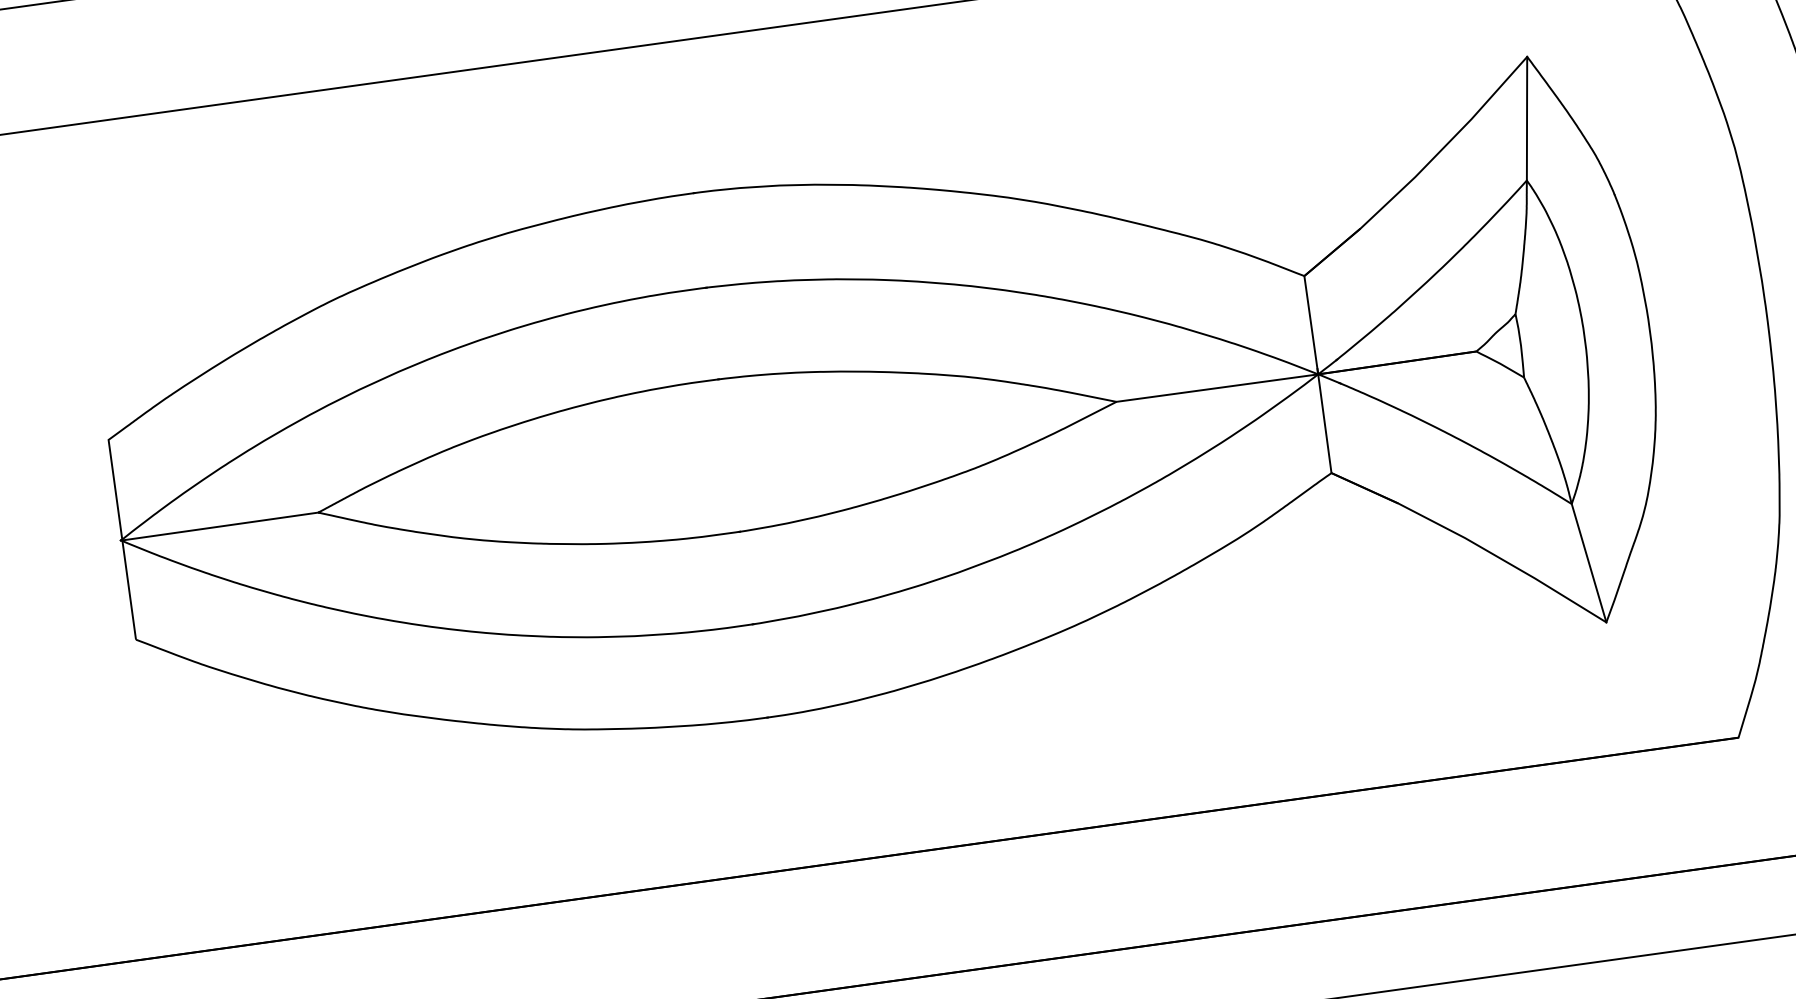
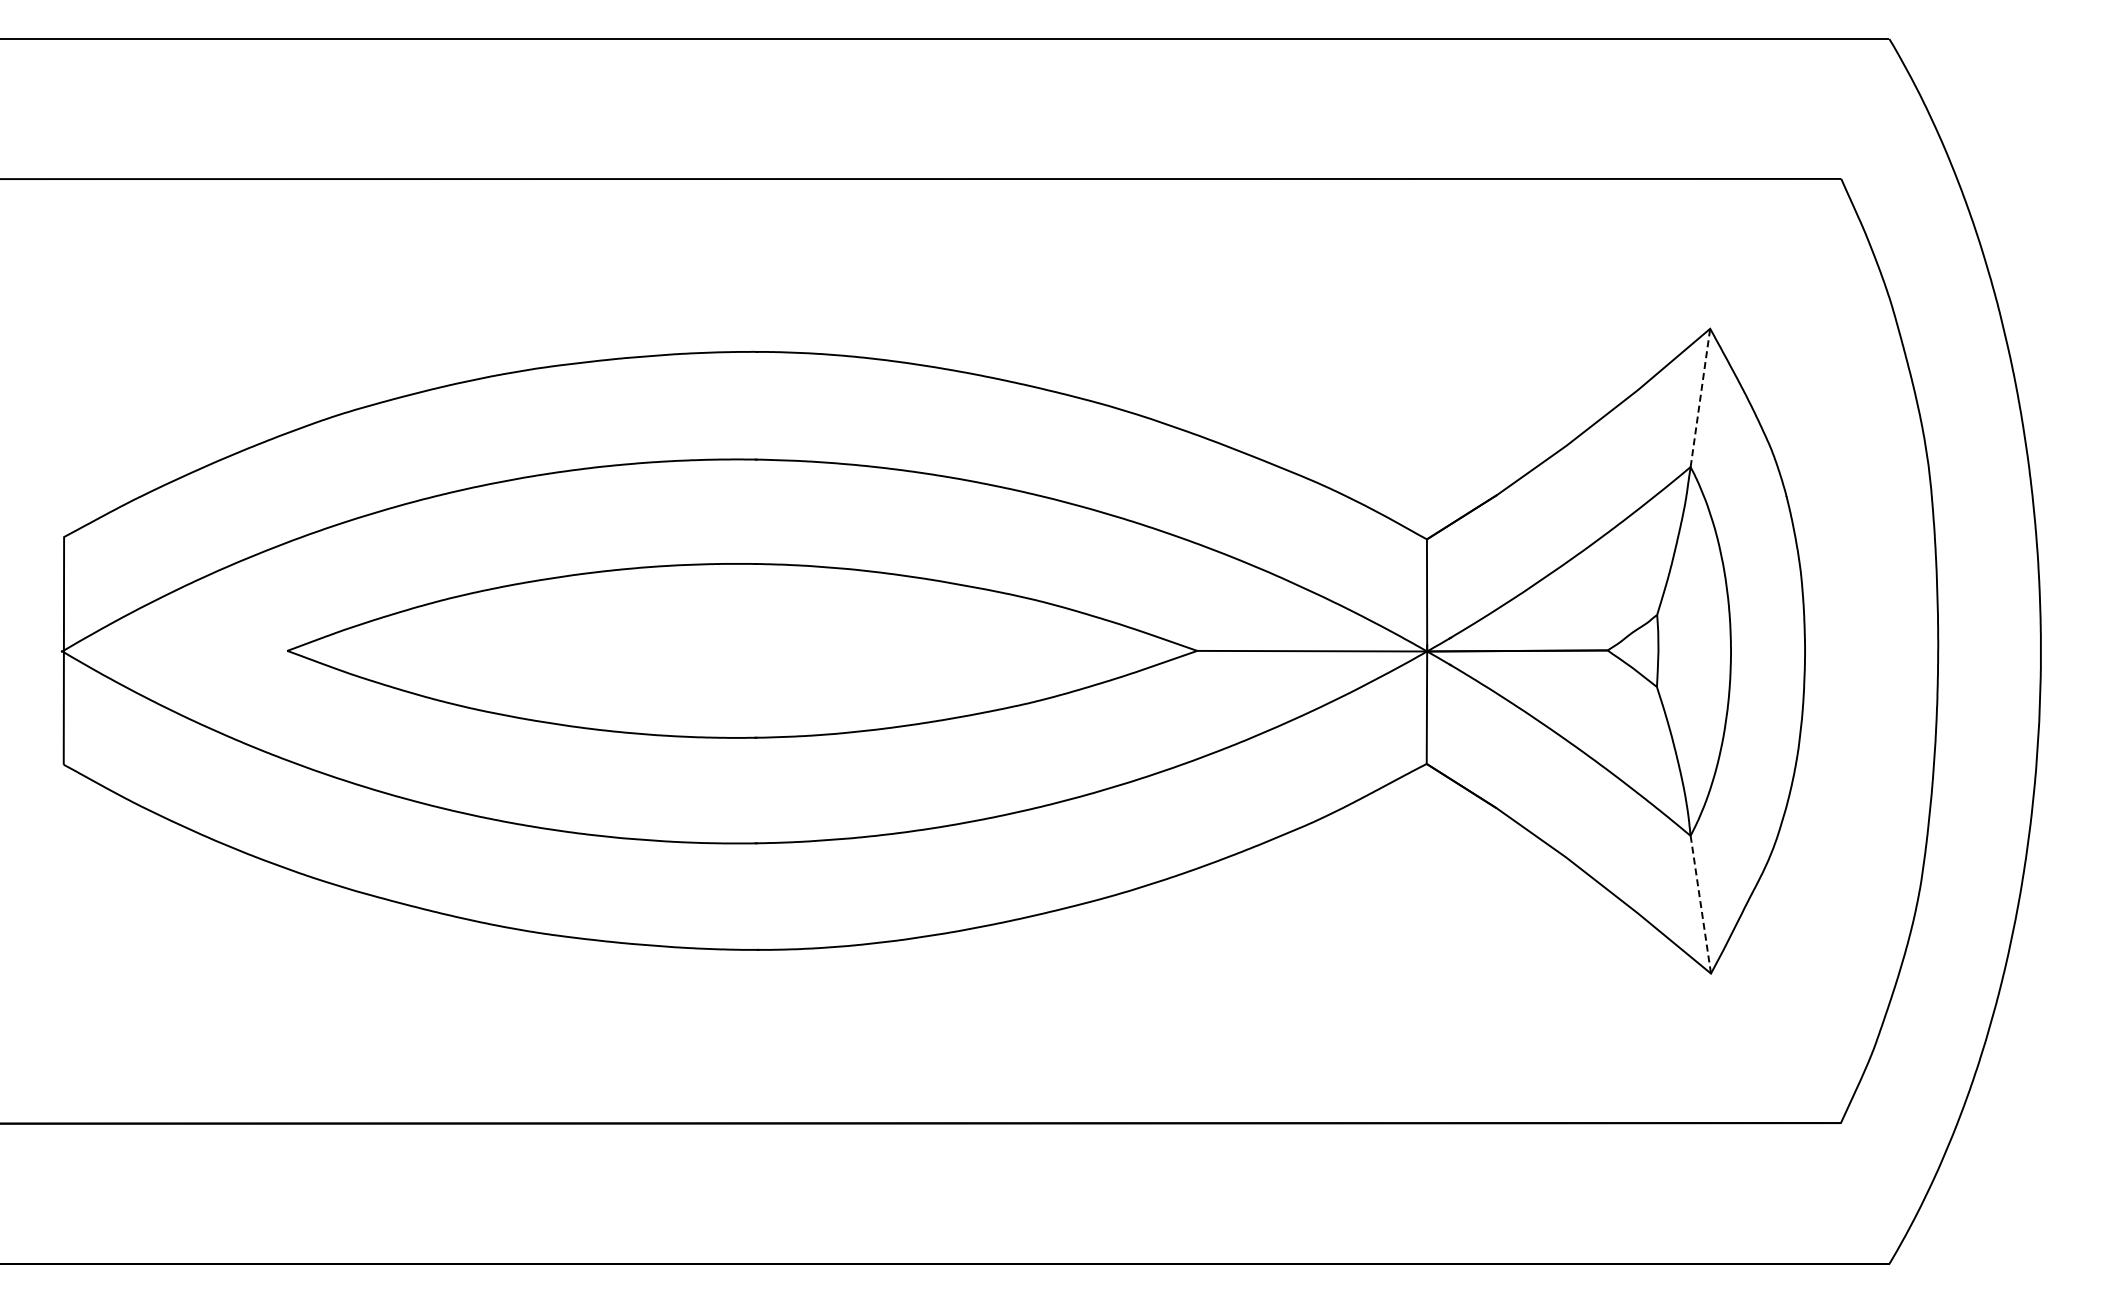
line: (1527, 118) -> (1700, 397), solid -> dashed
line: (220, 525) -> (175, 650), removed
line: (1588, 563) -> (1700, 904), solid -> dashed

